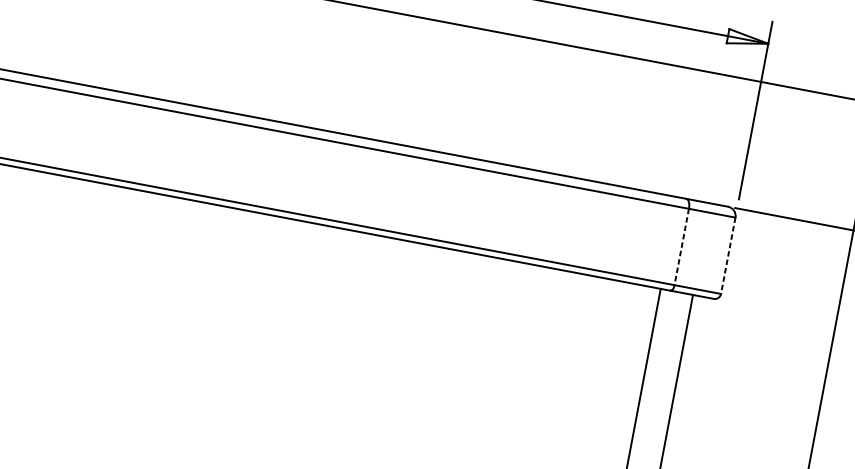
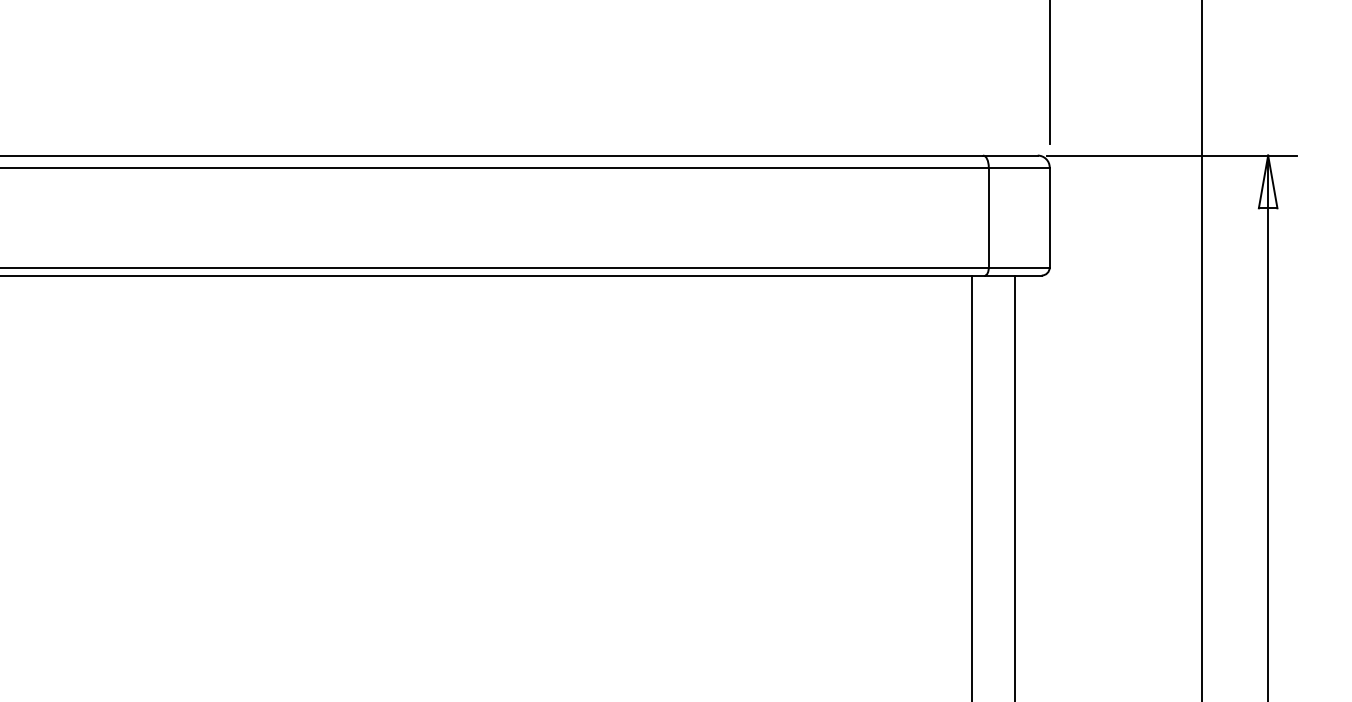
line: (681, 246) -> (988, 217), dashed -> solid
line: (728, 255) -> (1049, 217), dashed -> solid

